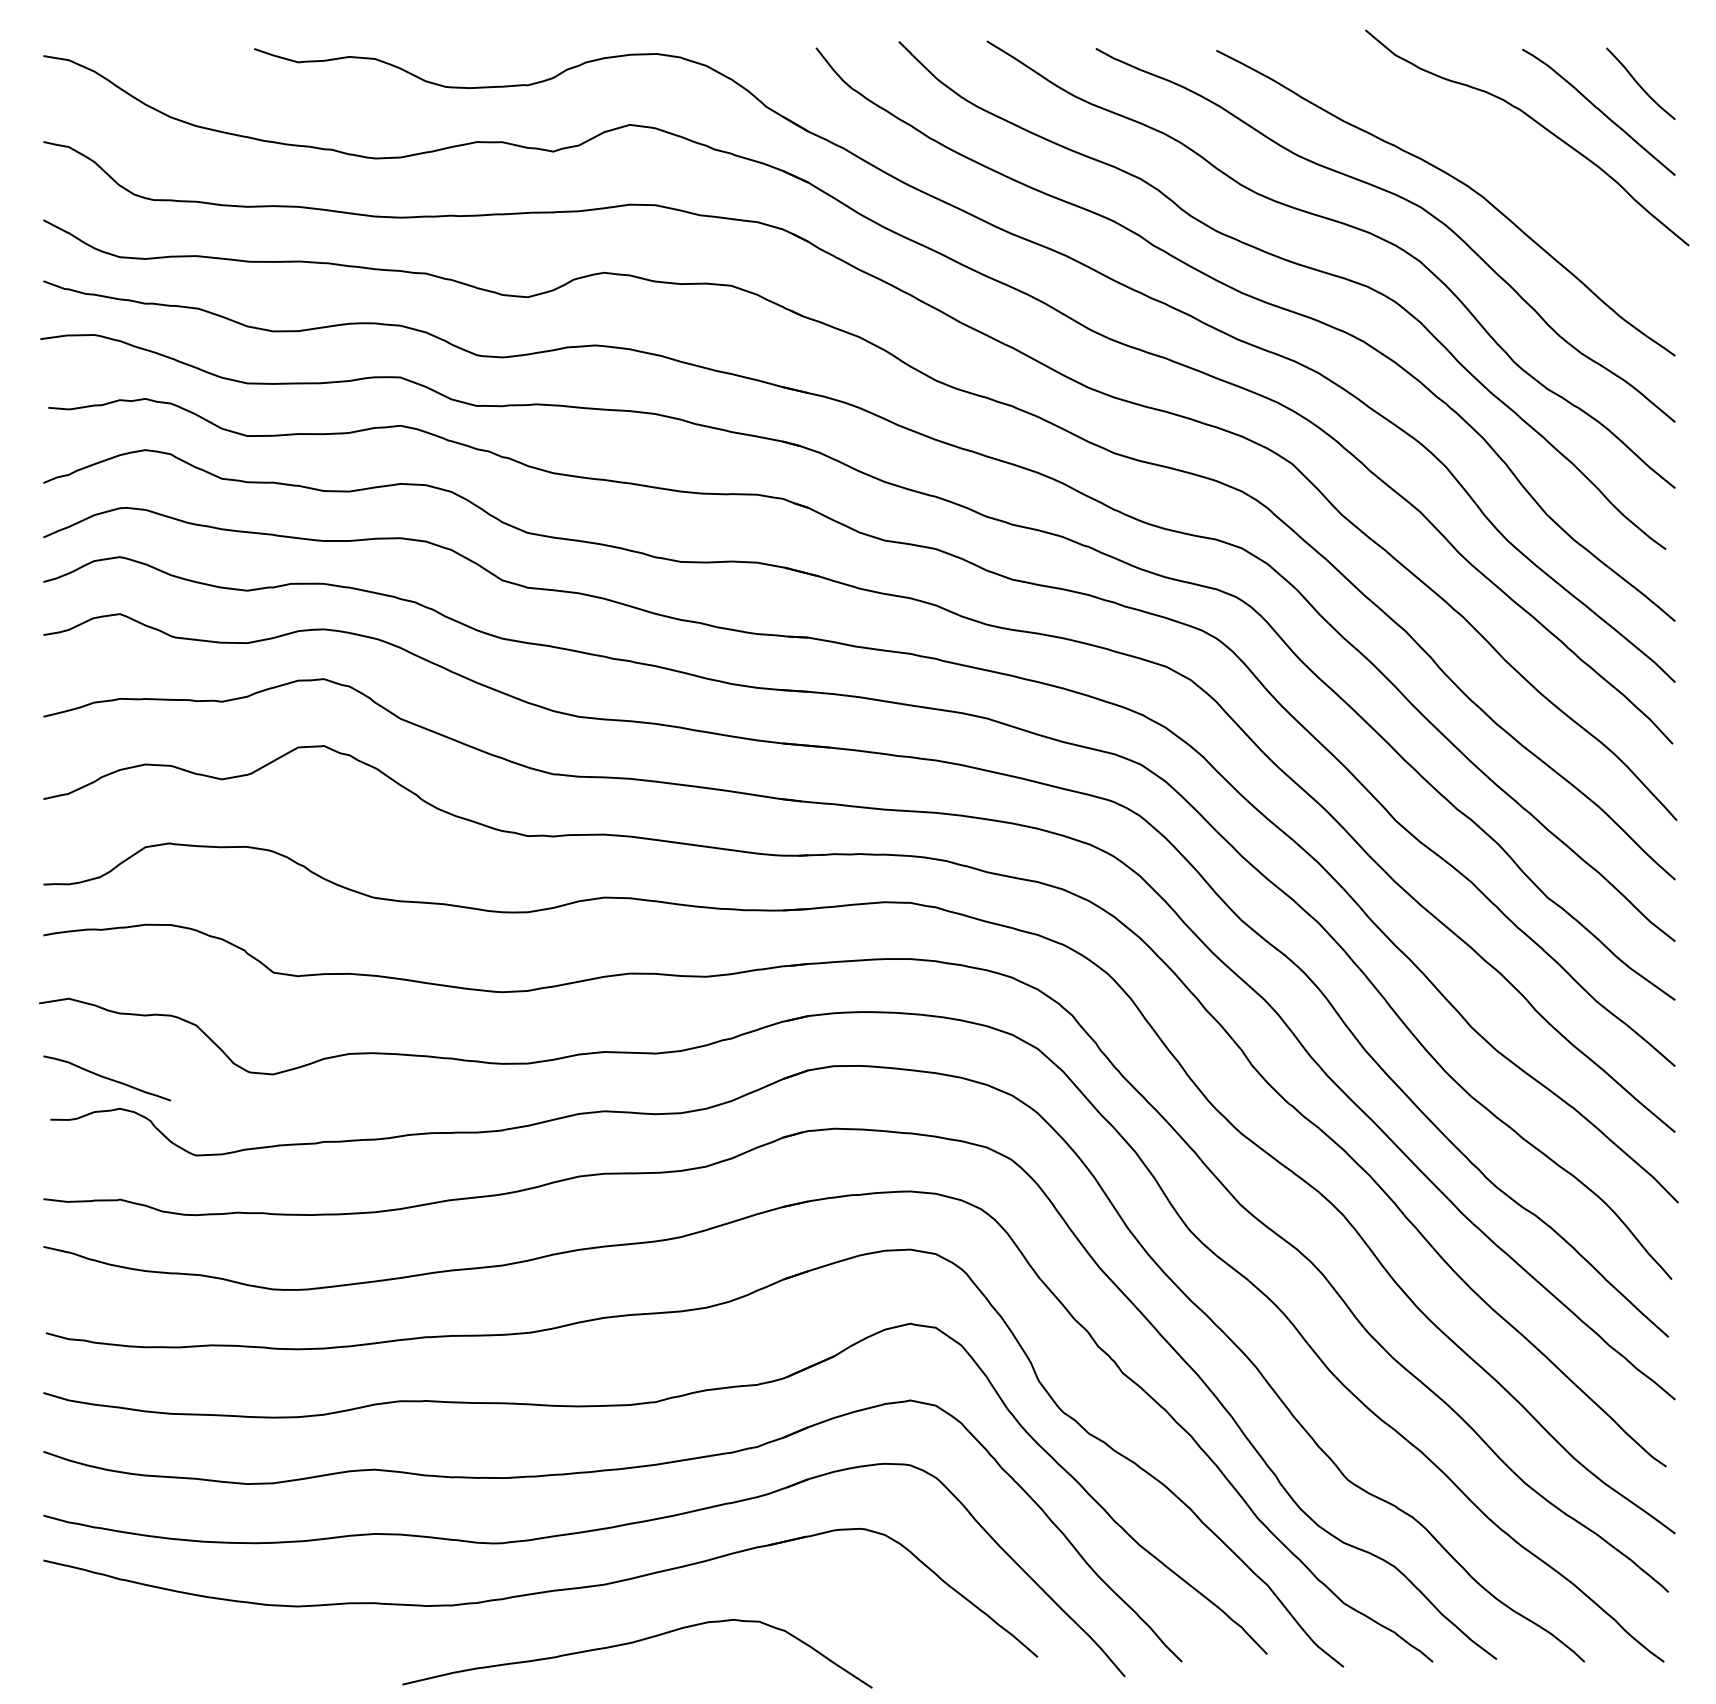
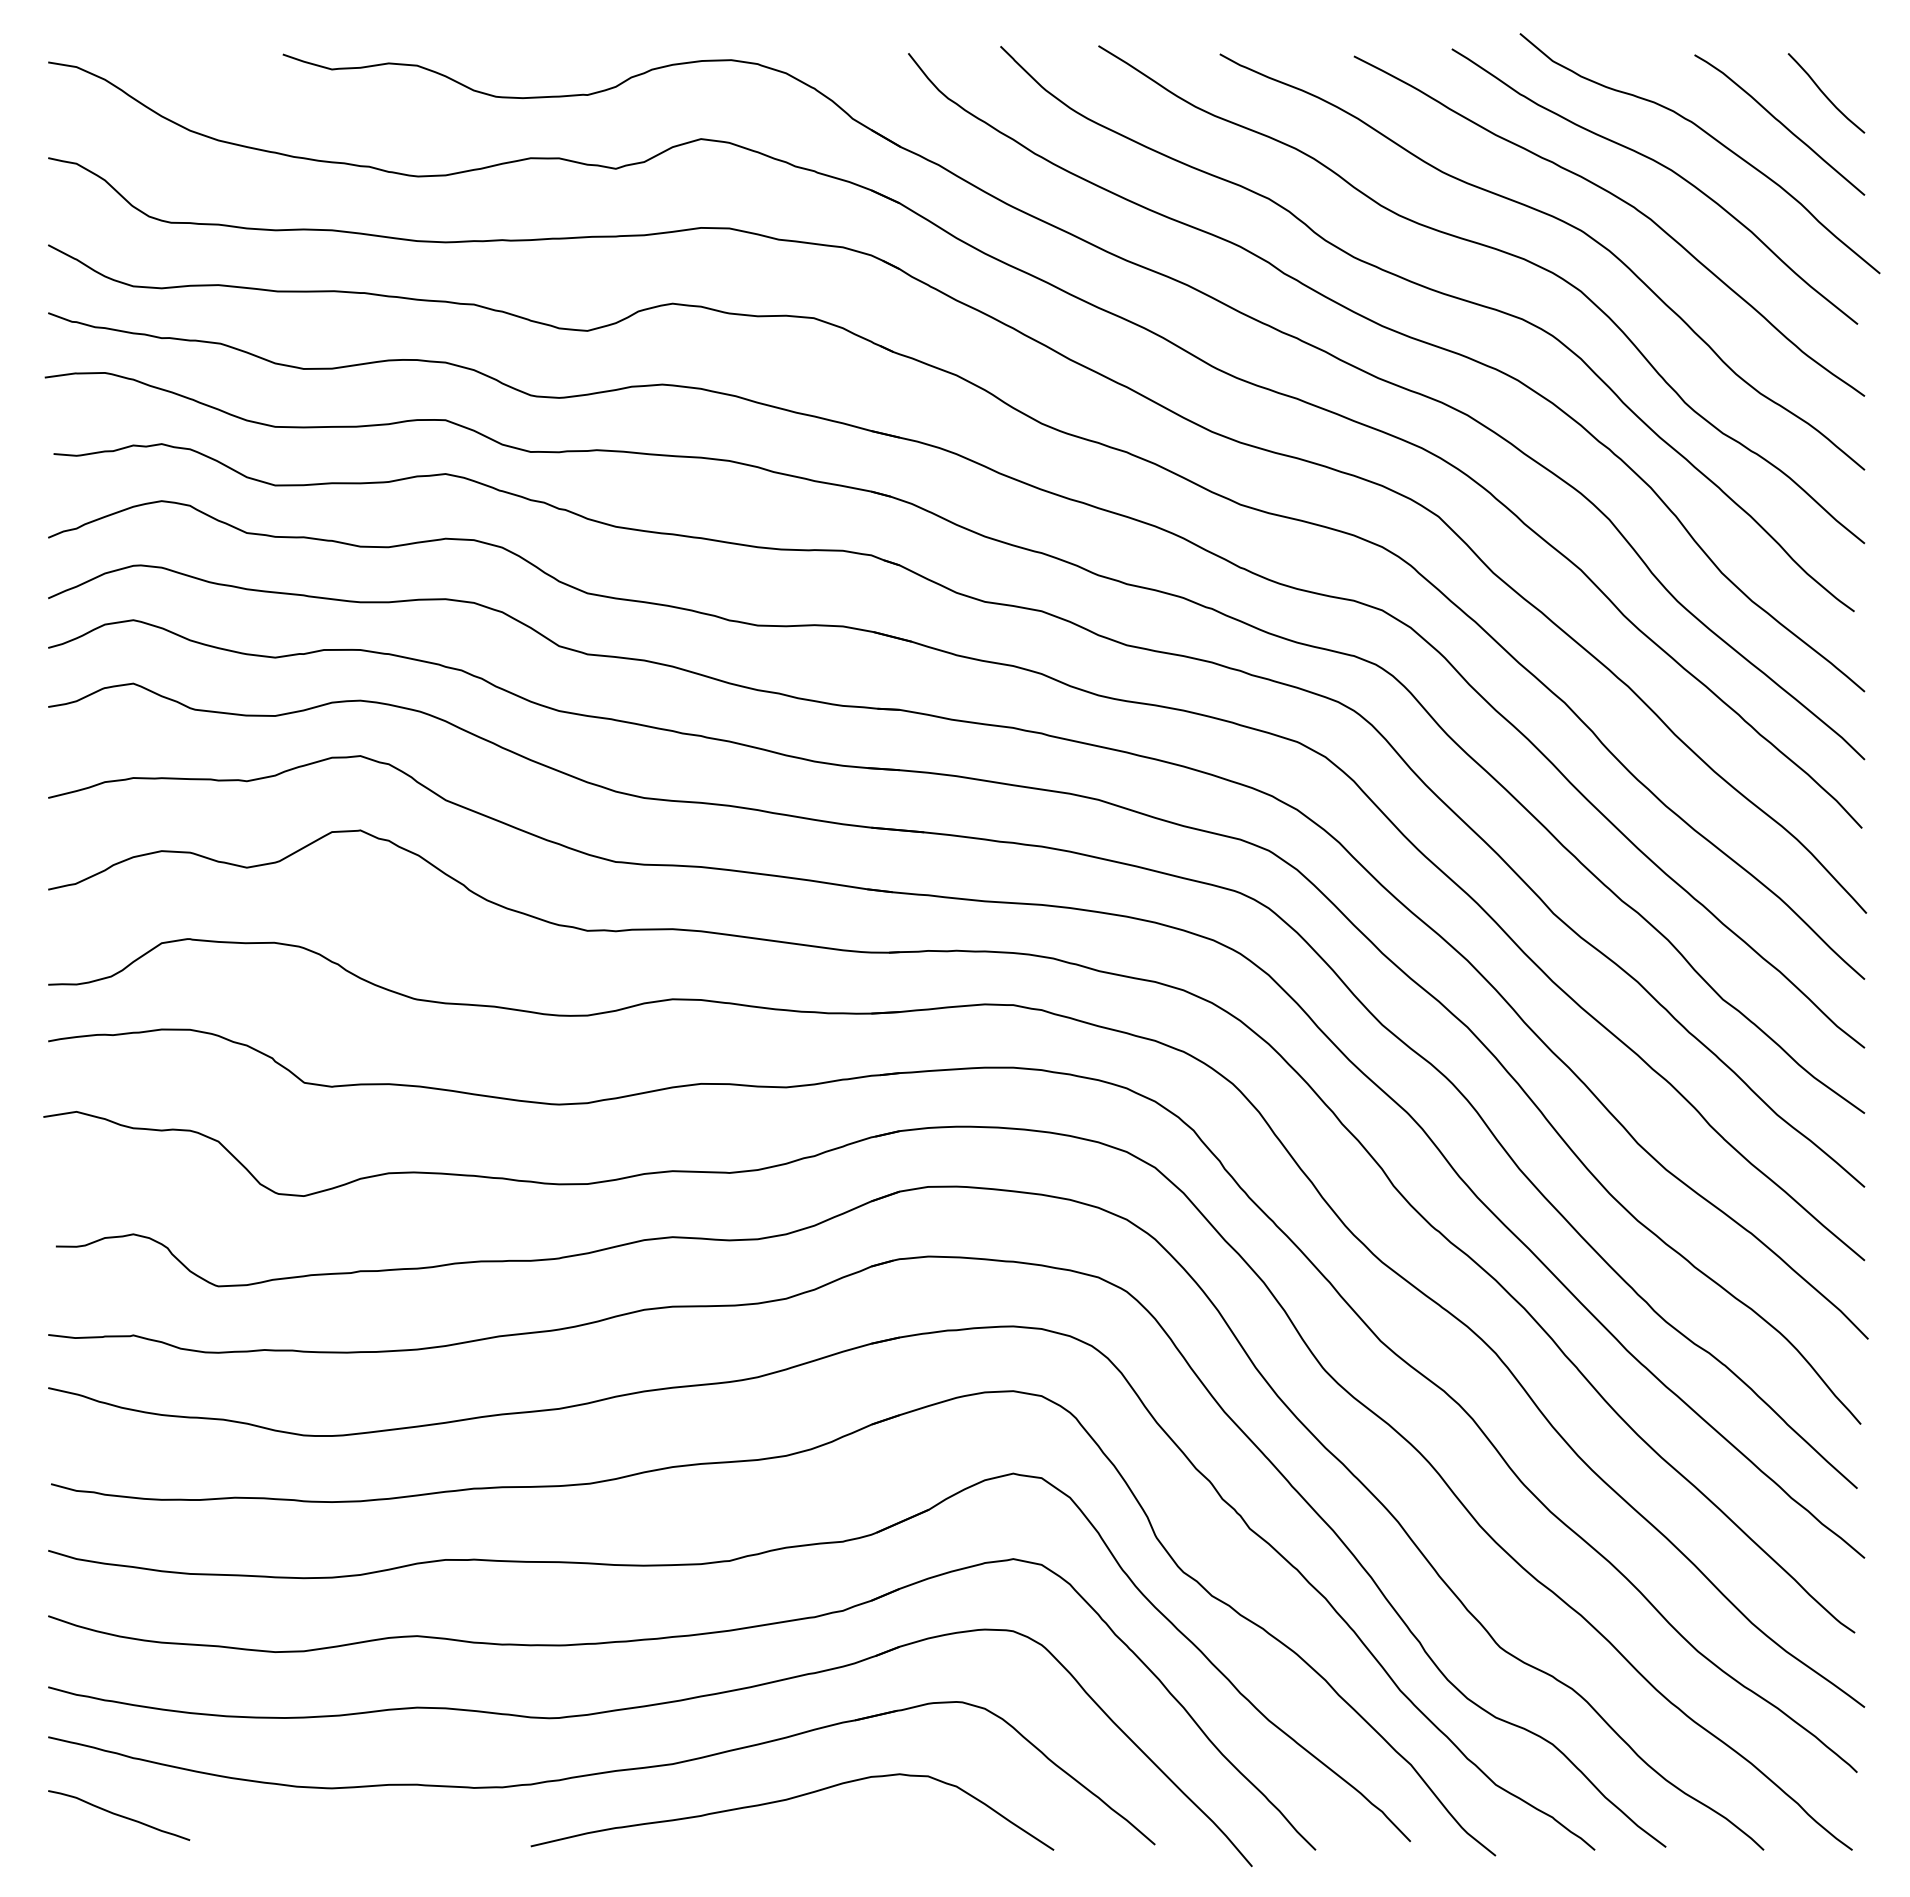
curve: (1498, 152) -> (1667, 169), added
curve: (107, 1078) -> (119, 1815), moved
curve: (636, 1642) -> (791, 1799), moved

